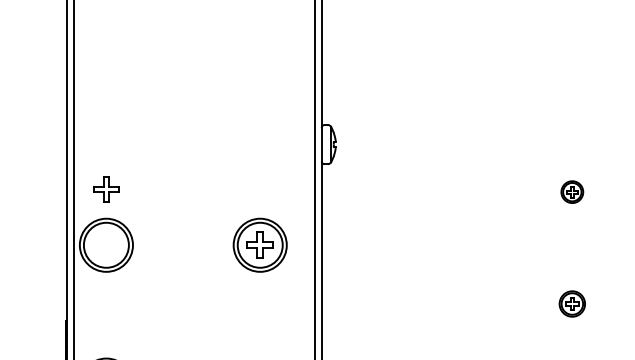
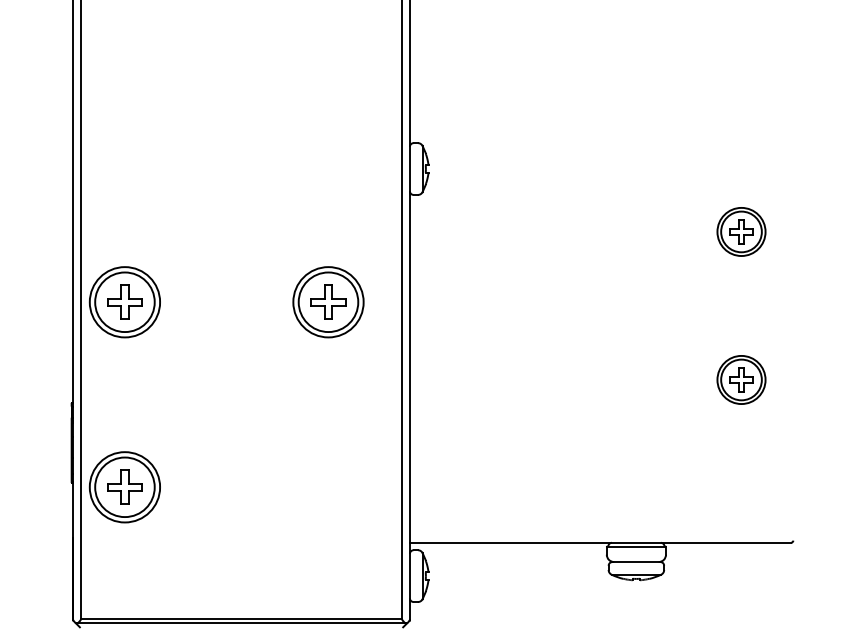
part: (106, 188) -> (124, 301), moved
part: (572, 191) -> (741, 231), size x1.67
part: (572, 303) -> (741, 379), size x1.43

